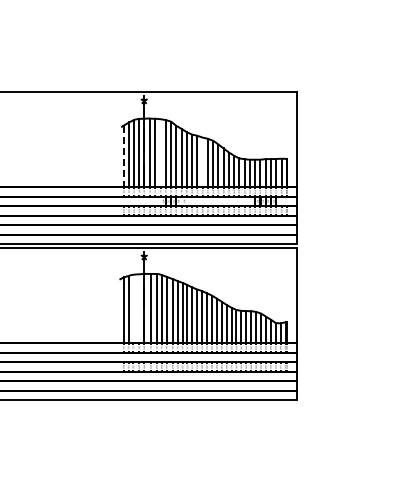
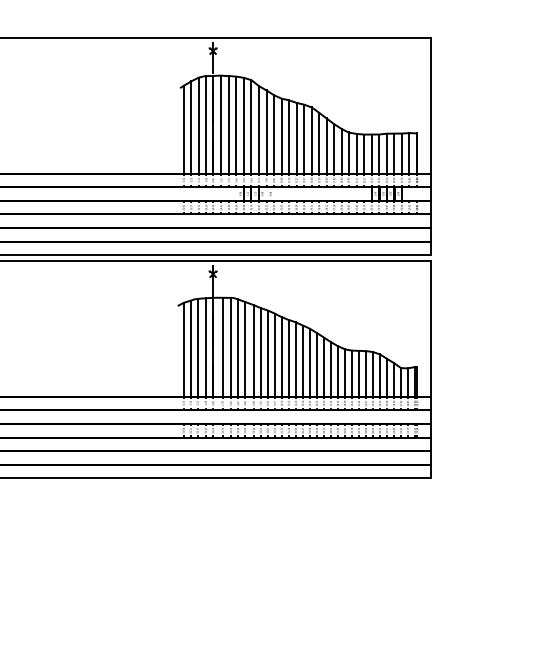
line: (160, 153) -> (236, 125), added
line: (123, 156) -> (183, 129), dashed -> solid
line: (202, 162) -> (296, 138), added
line: (133, 308) -> (197, 347), added
line: (139, 308) -> (206, 347), added

